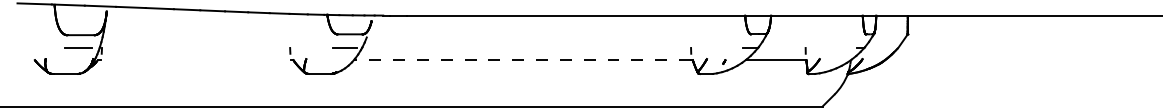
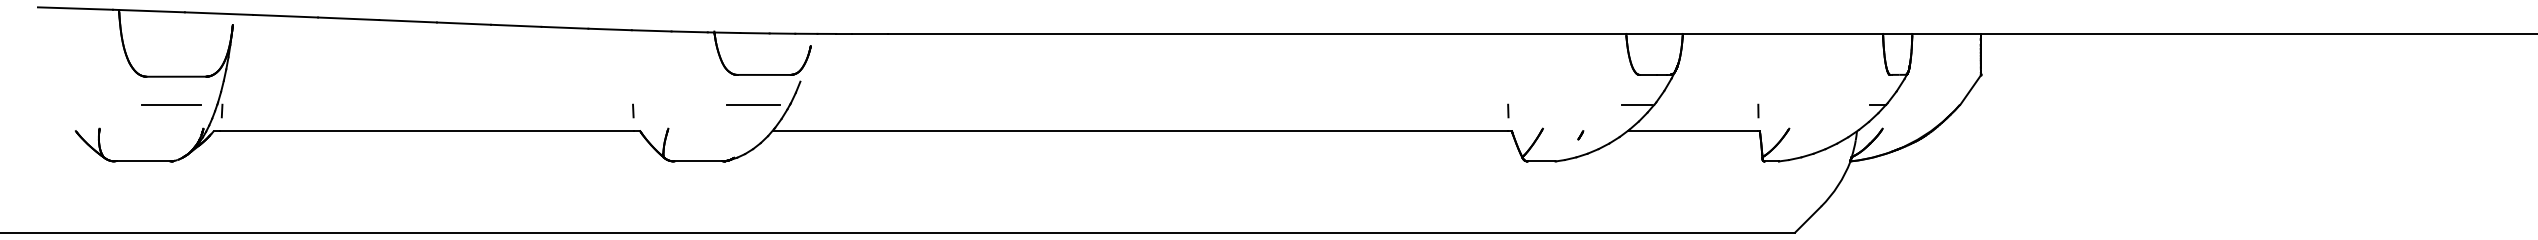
line: (195, 60) -> (426, 132), added
line: (521, 60) -> (1138, 132), dashed -> solid

